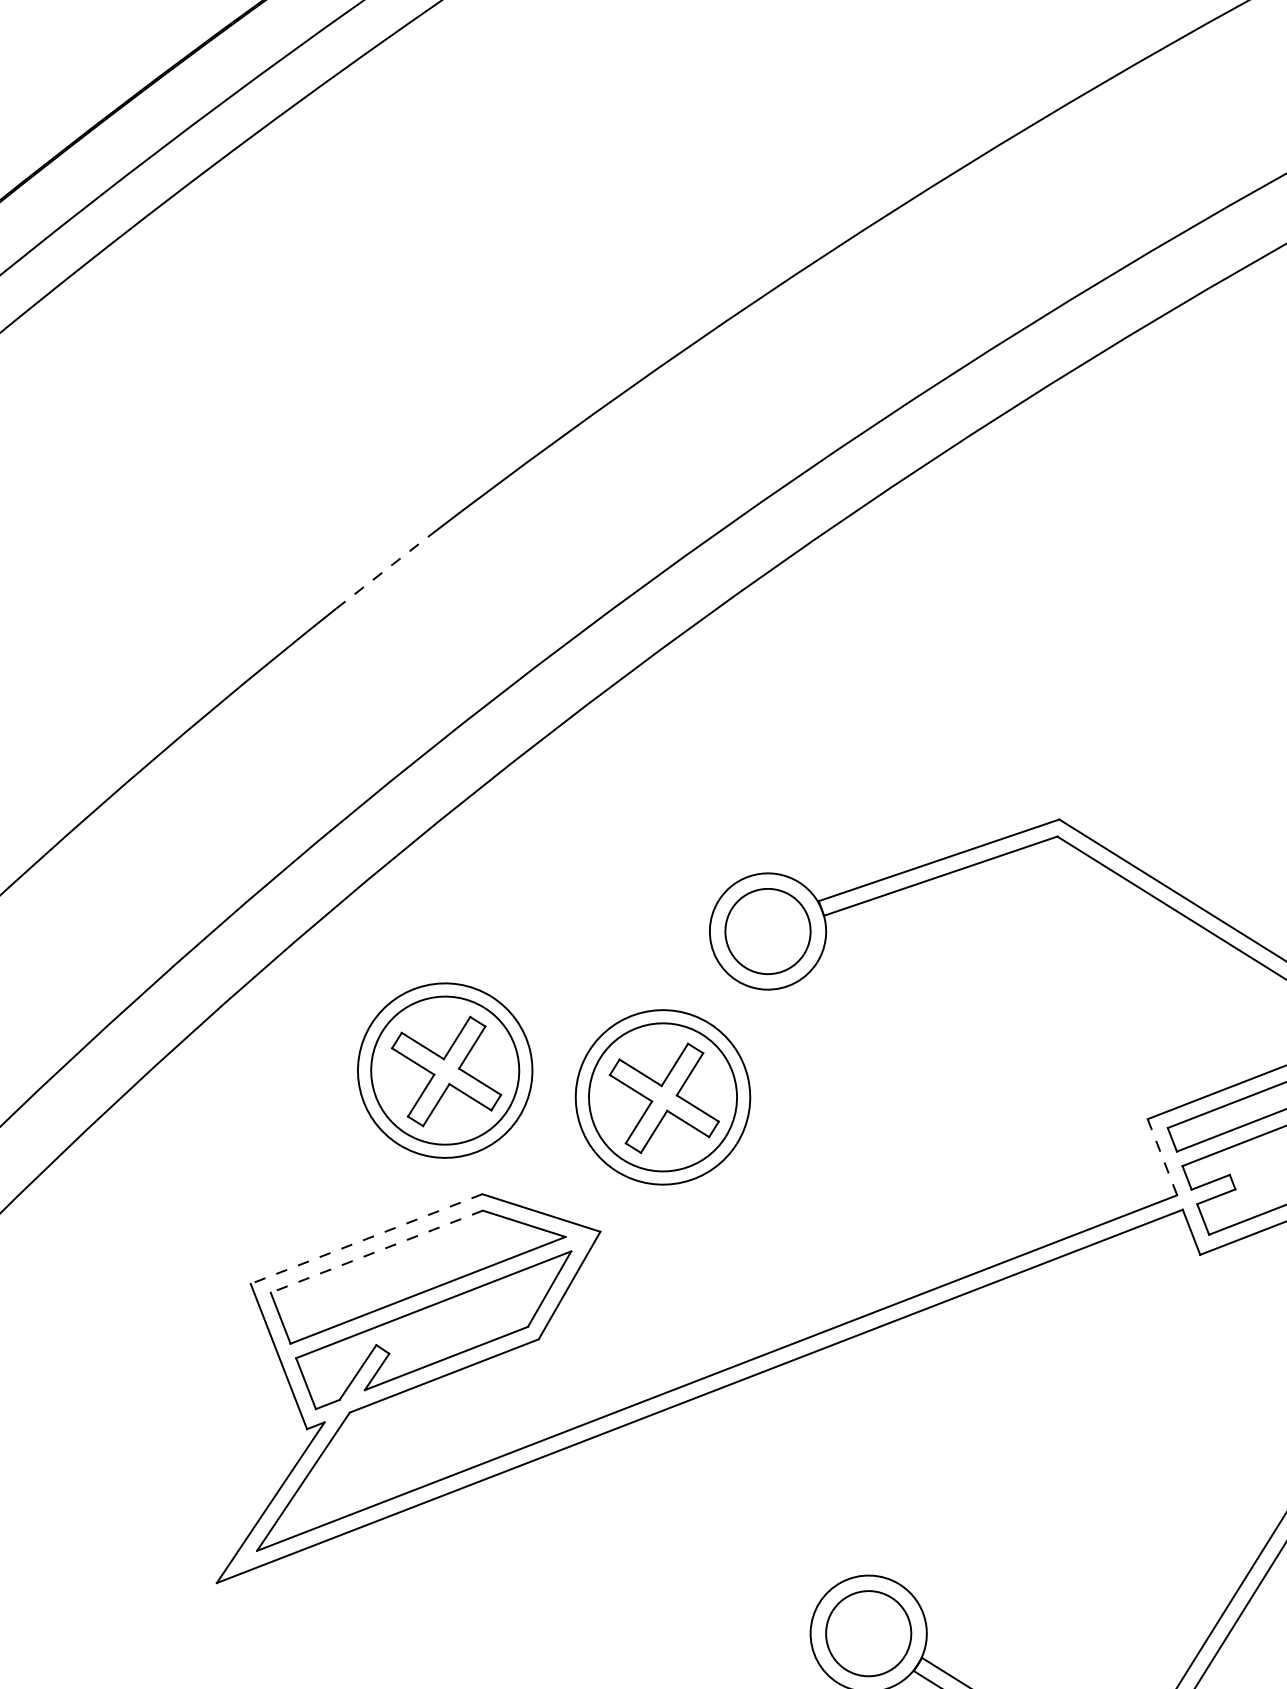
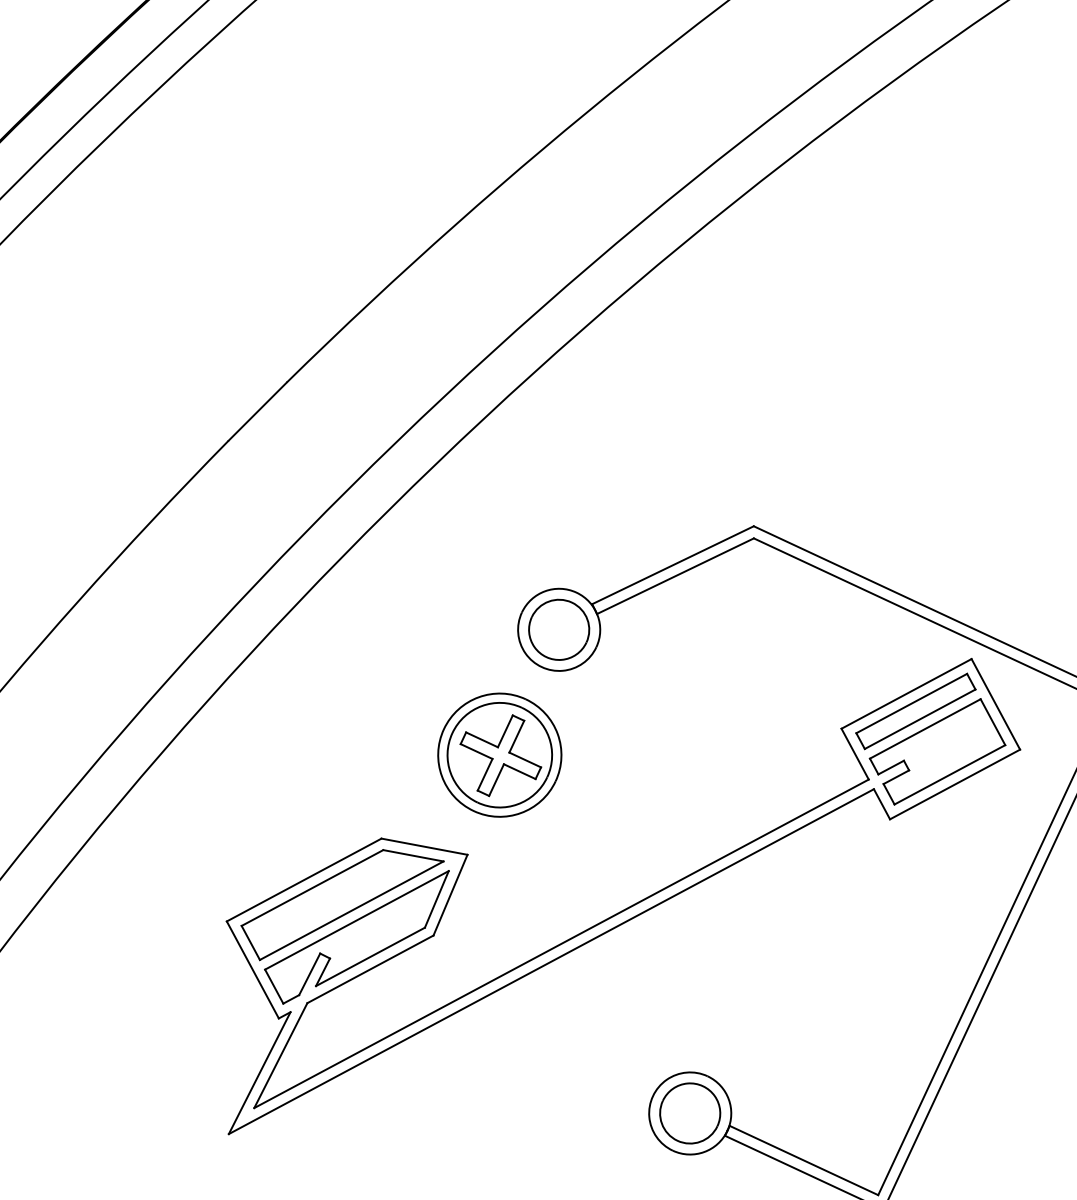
line: (383, 572) -> (258, 411), dashed -> solid
part: (444, 1069) -> (344, 754), removed
line: (1162, 1157) -> (855, 754), dashed -> solid
line: (366, 1239) -> (304, 880), dashed -> solid
line: (376, 1252) -> (312, 888), dashed -> solid

